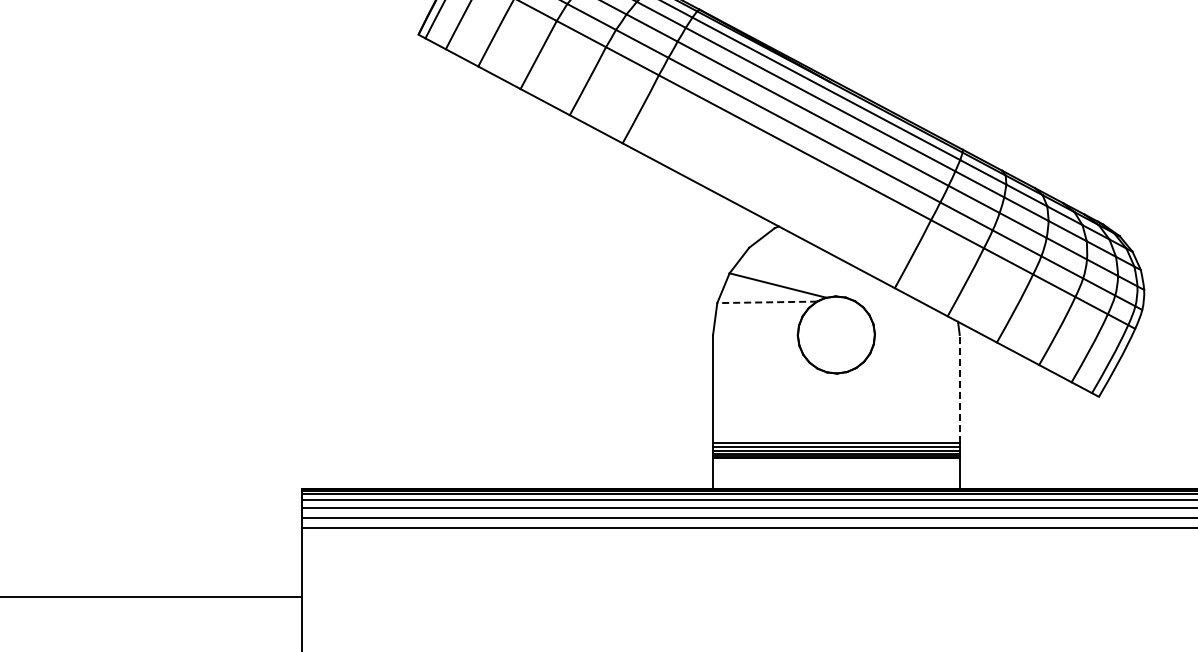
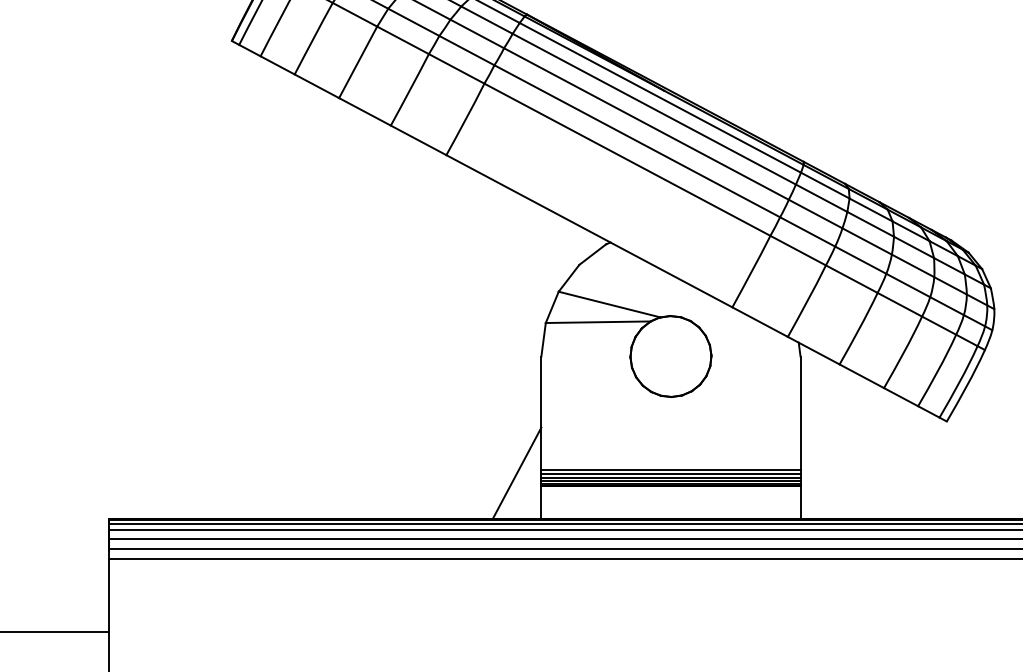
line: (767, 302) -> (598, 322), dashed -> solid
line: (959, 388) -> (800, 412), dashed -> solid
line: (690, 445) -> (517, 472), added

